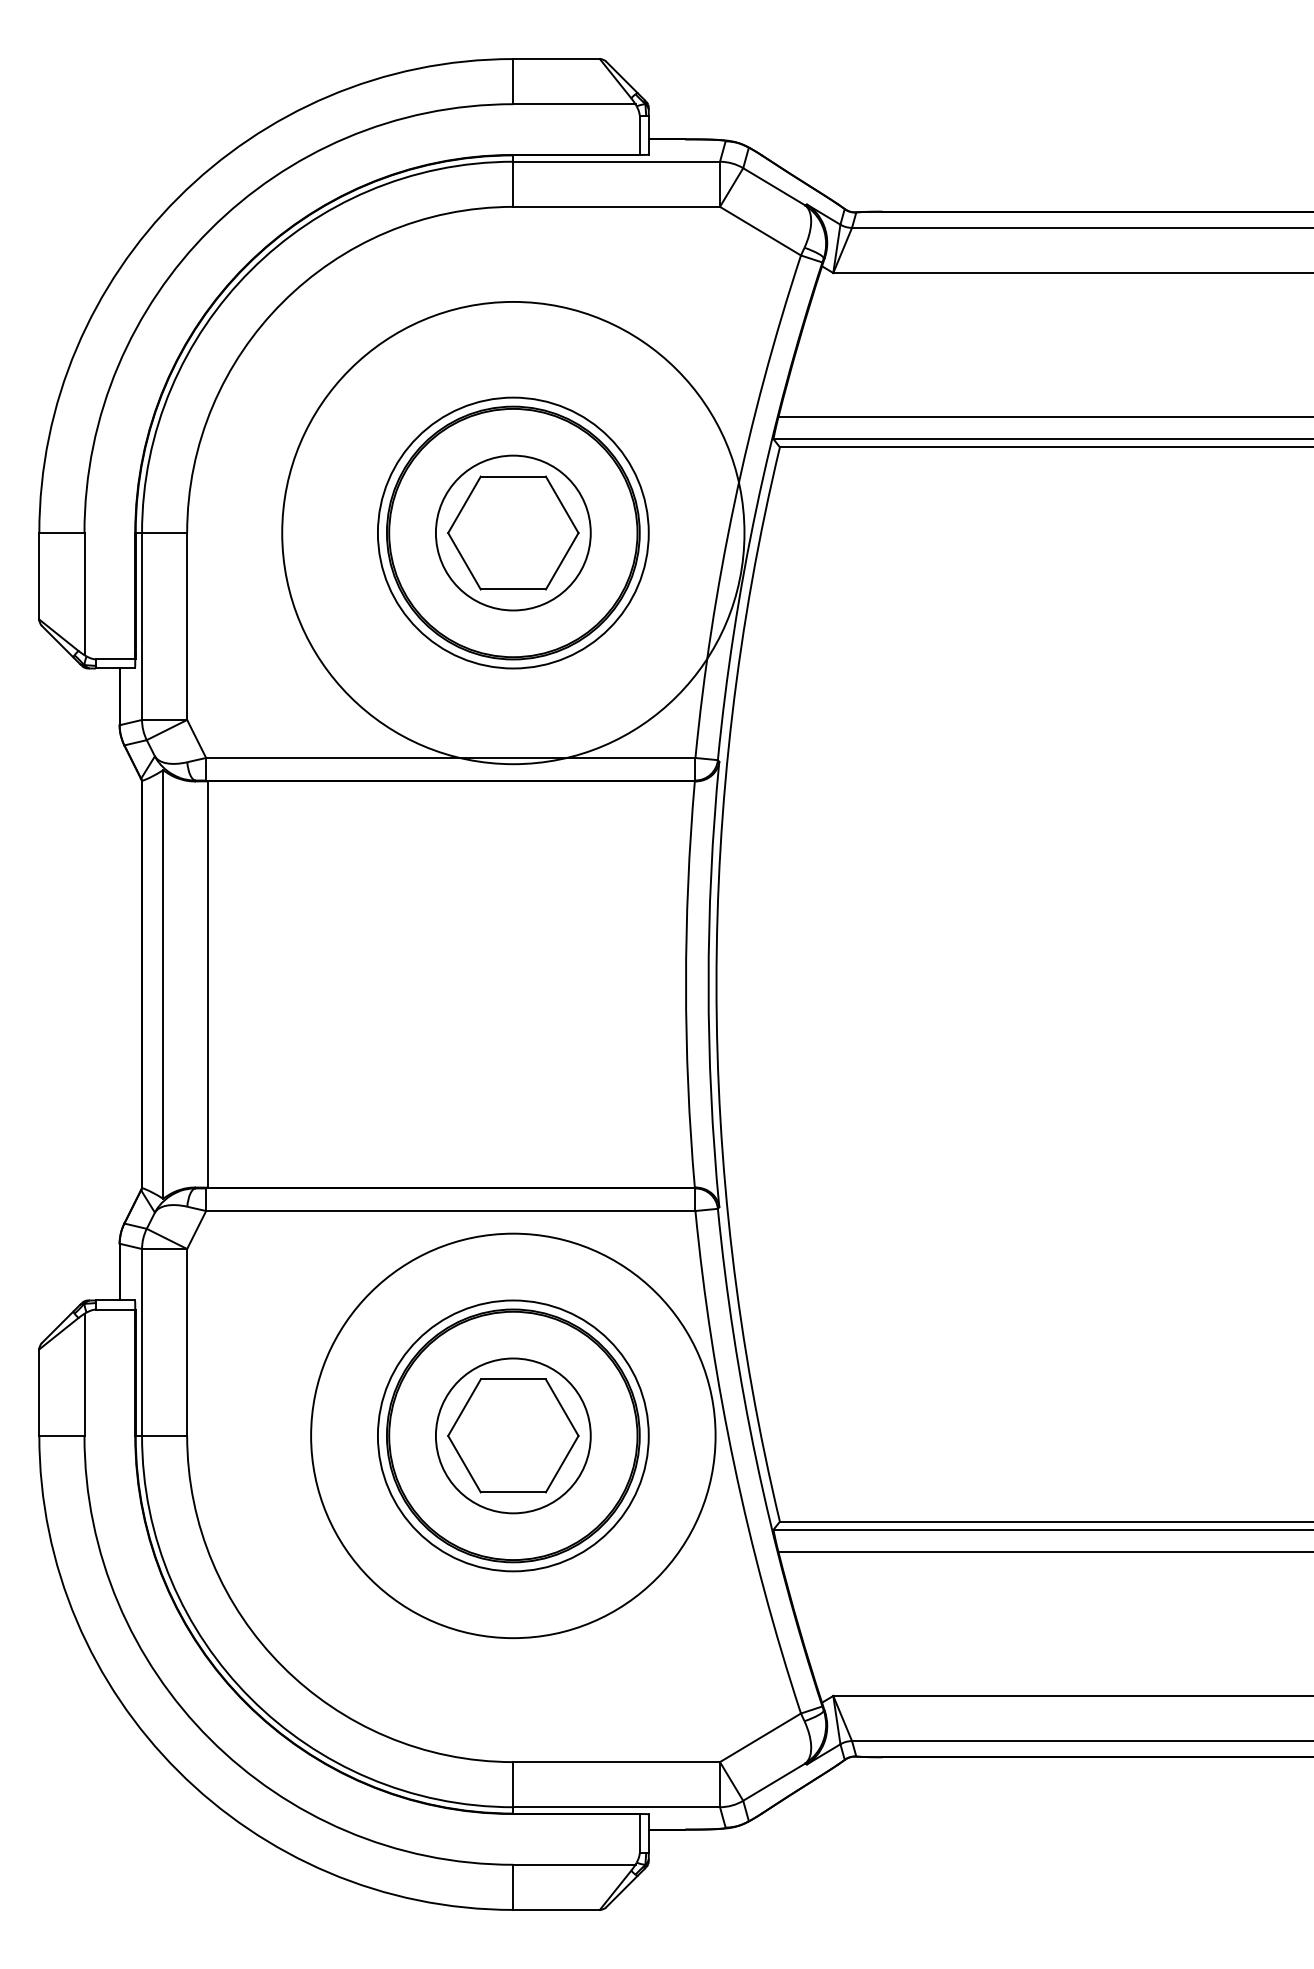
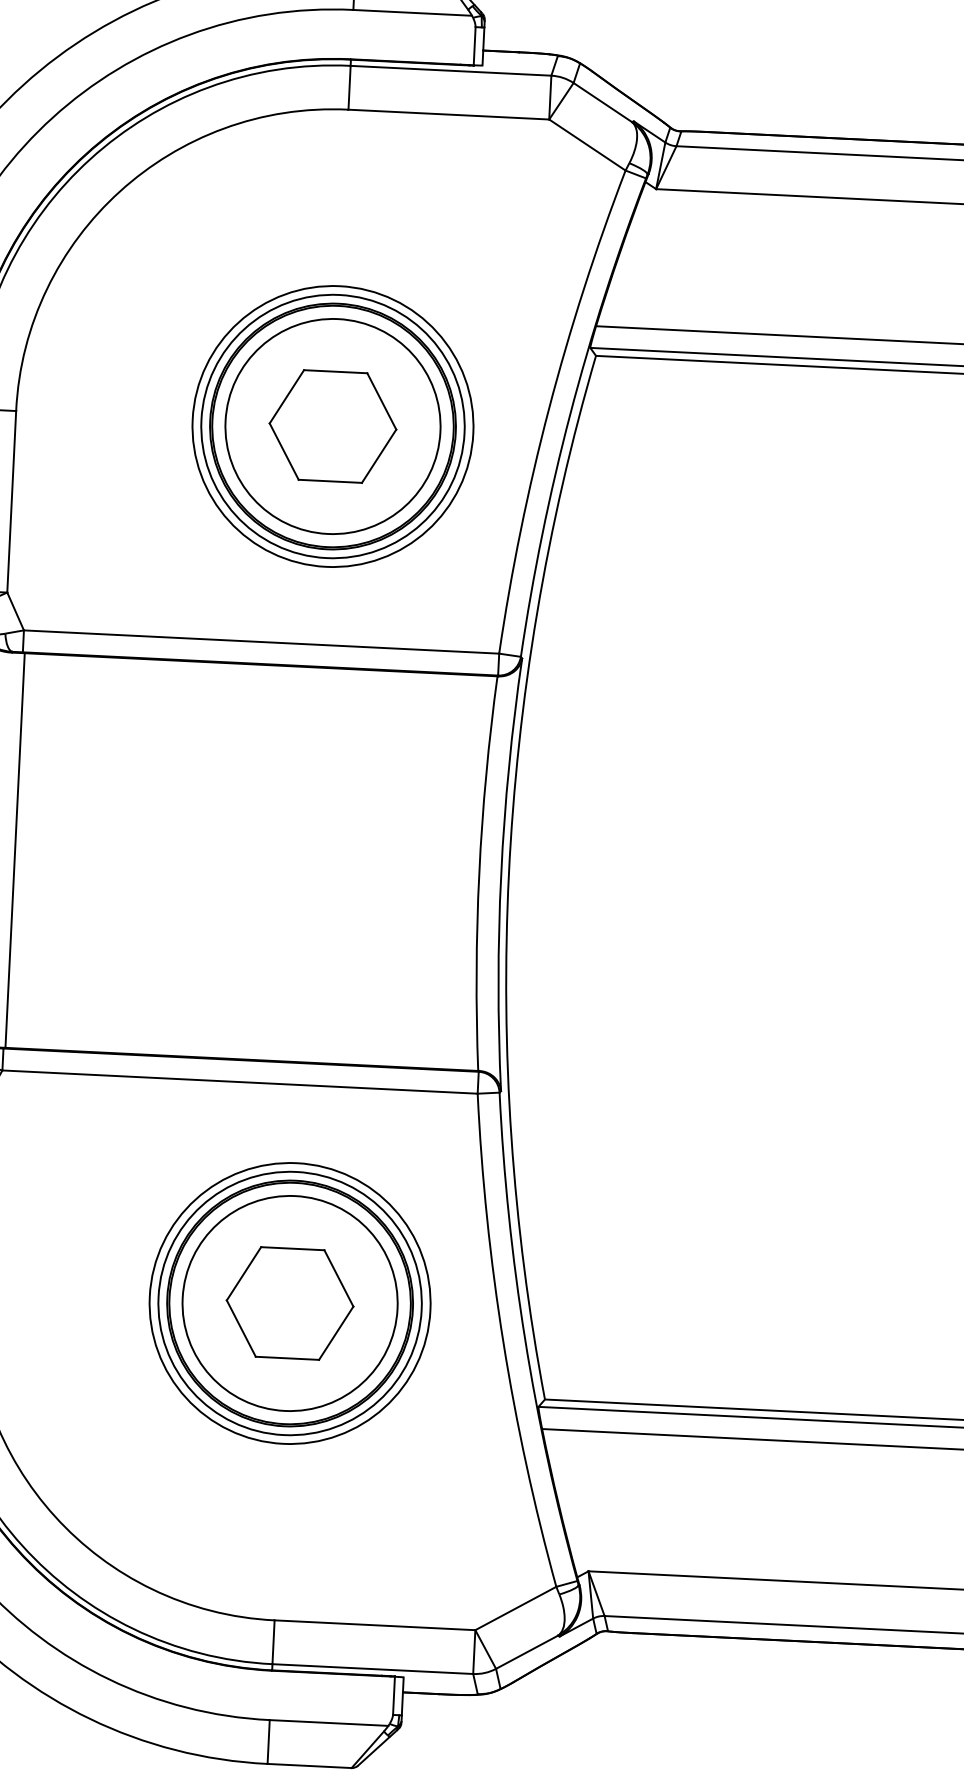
circle: (512, 532) -> (332, 425), size x0.62
circle: (512, 532) -> (332, 425), size x1.43
circle: (512, 1435) -> (289, 1303), size x0.71
circle: (512, 1435) -> (289, 1303), size x1.43

